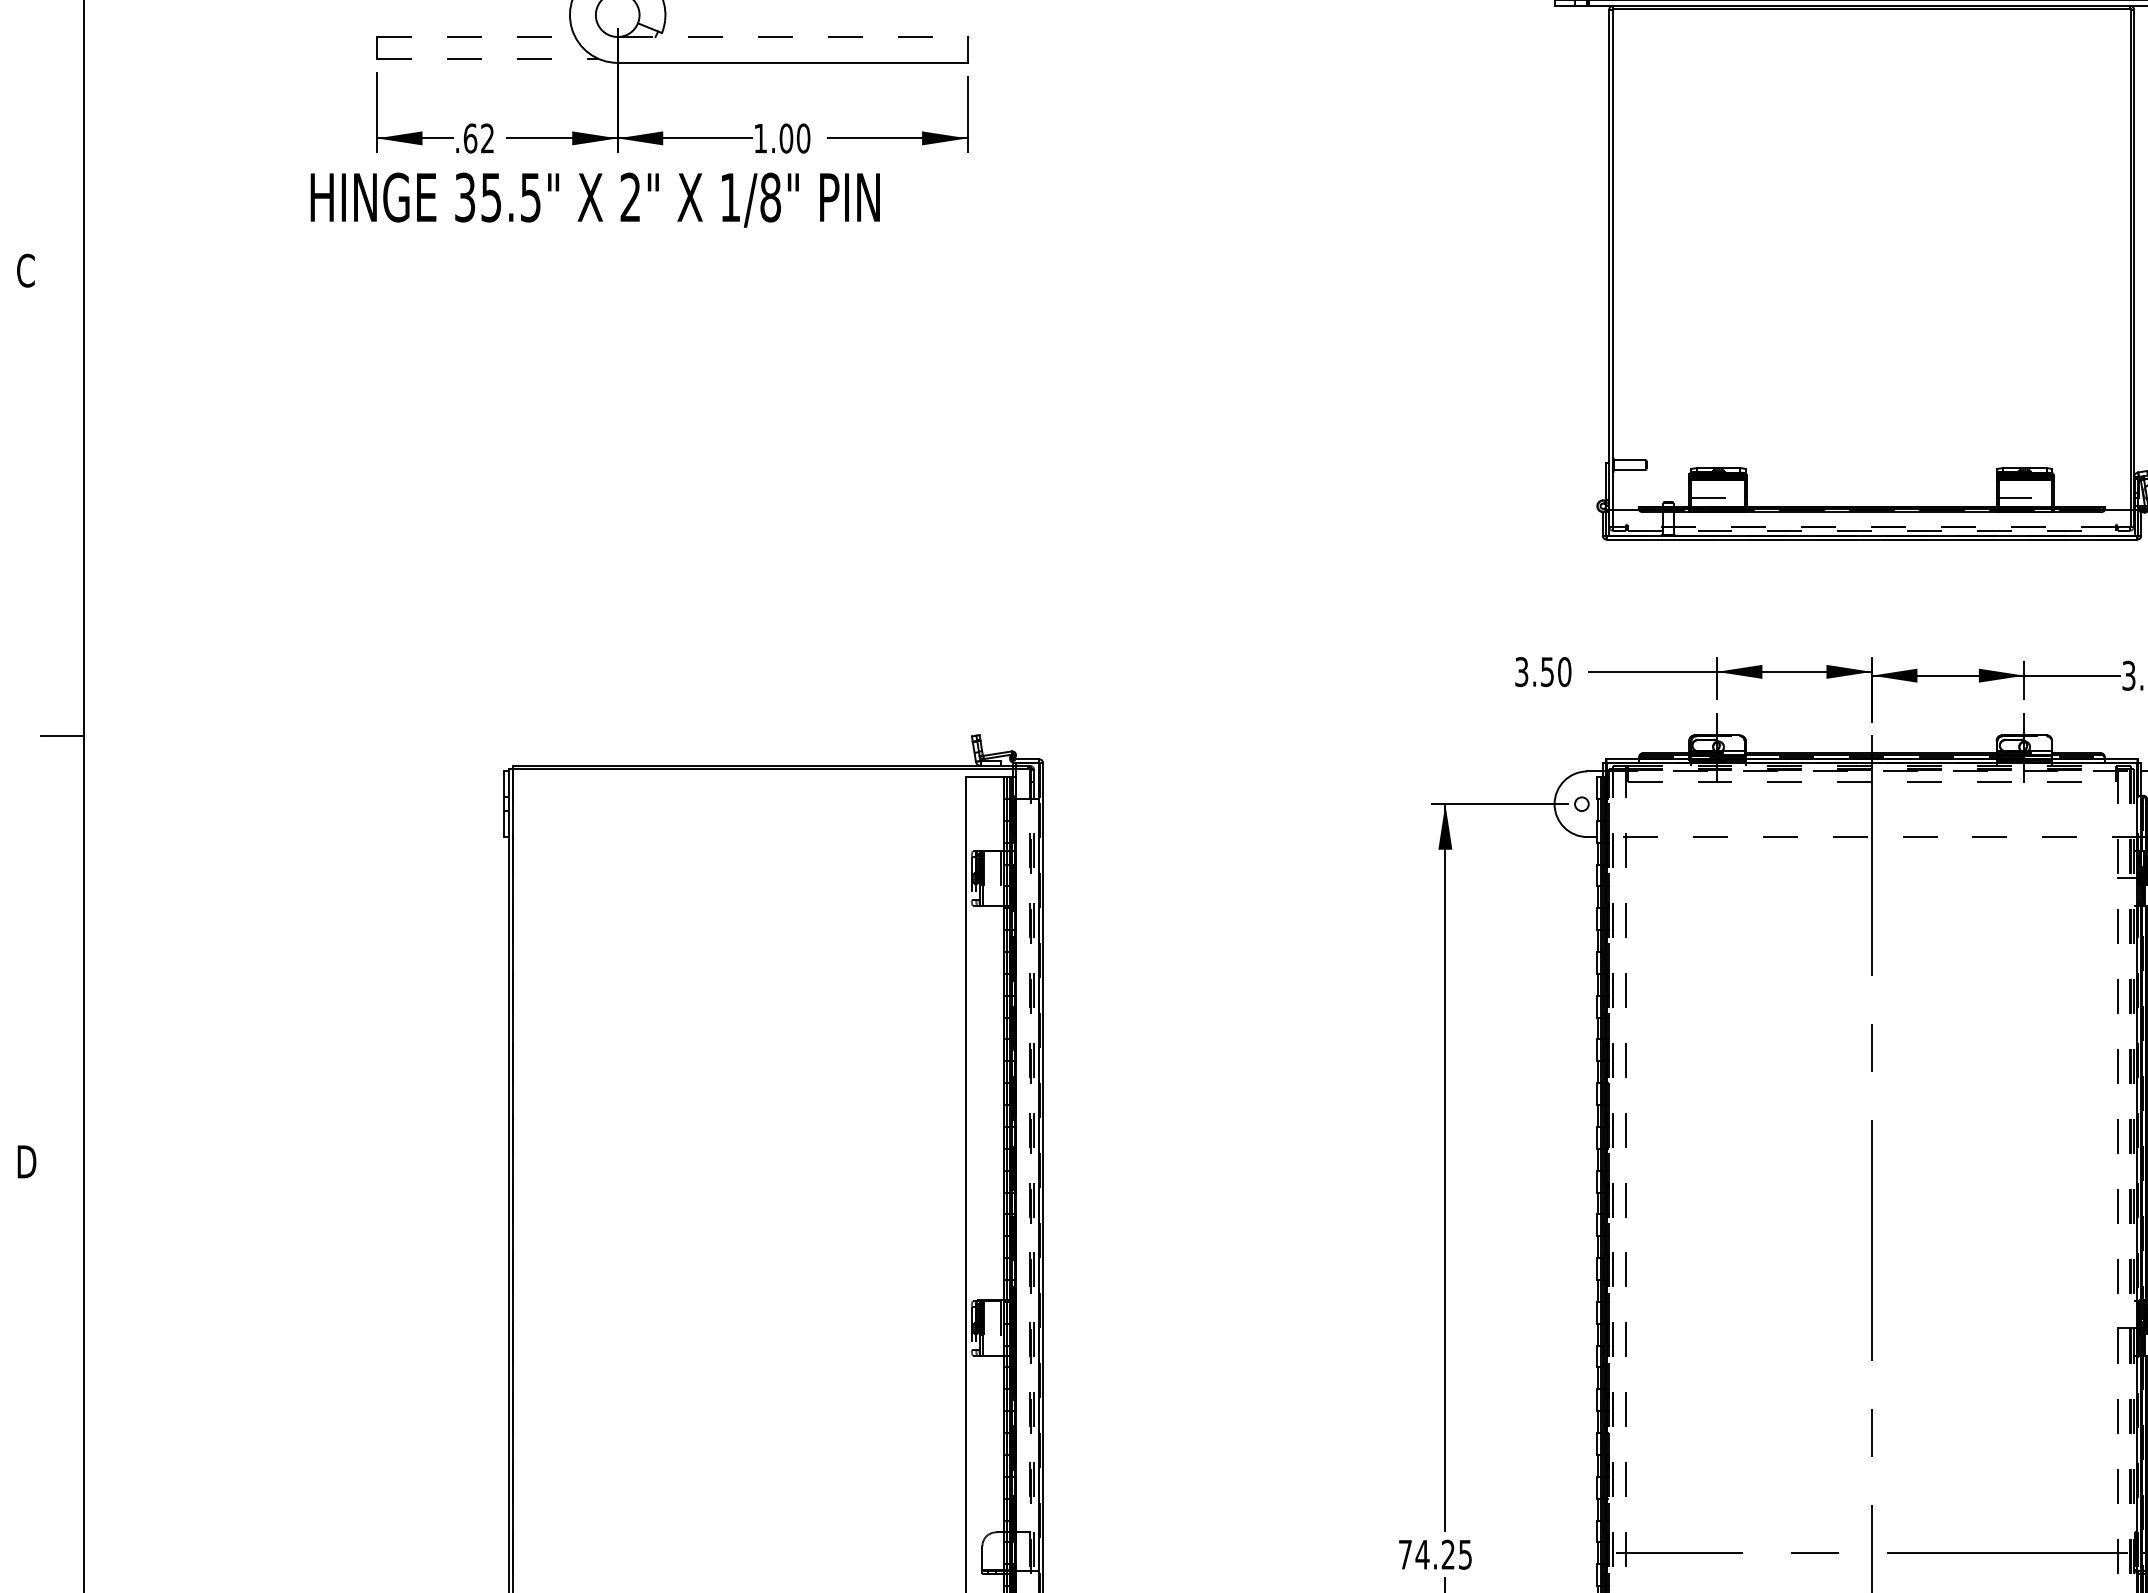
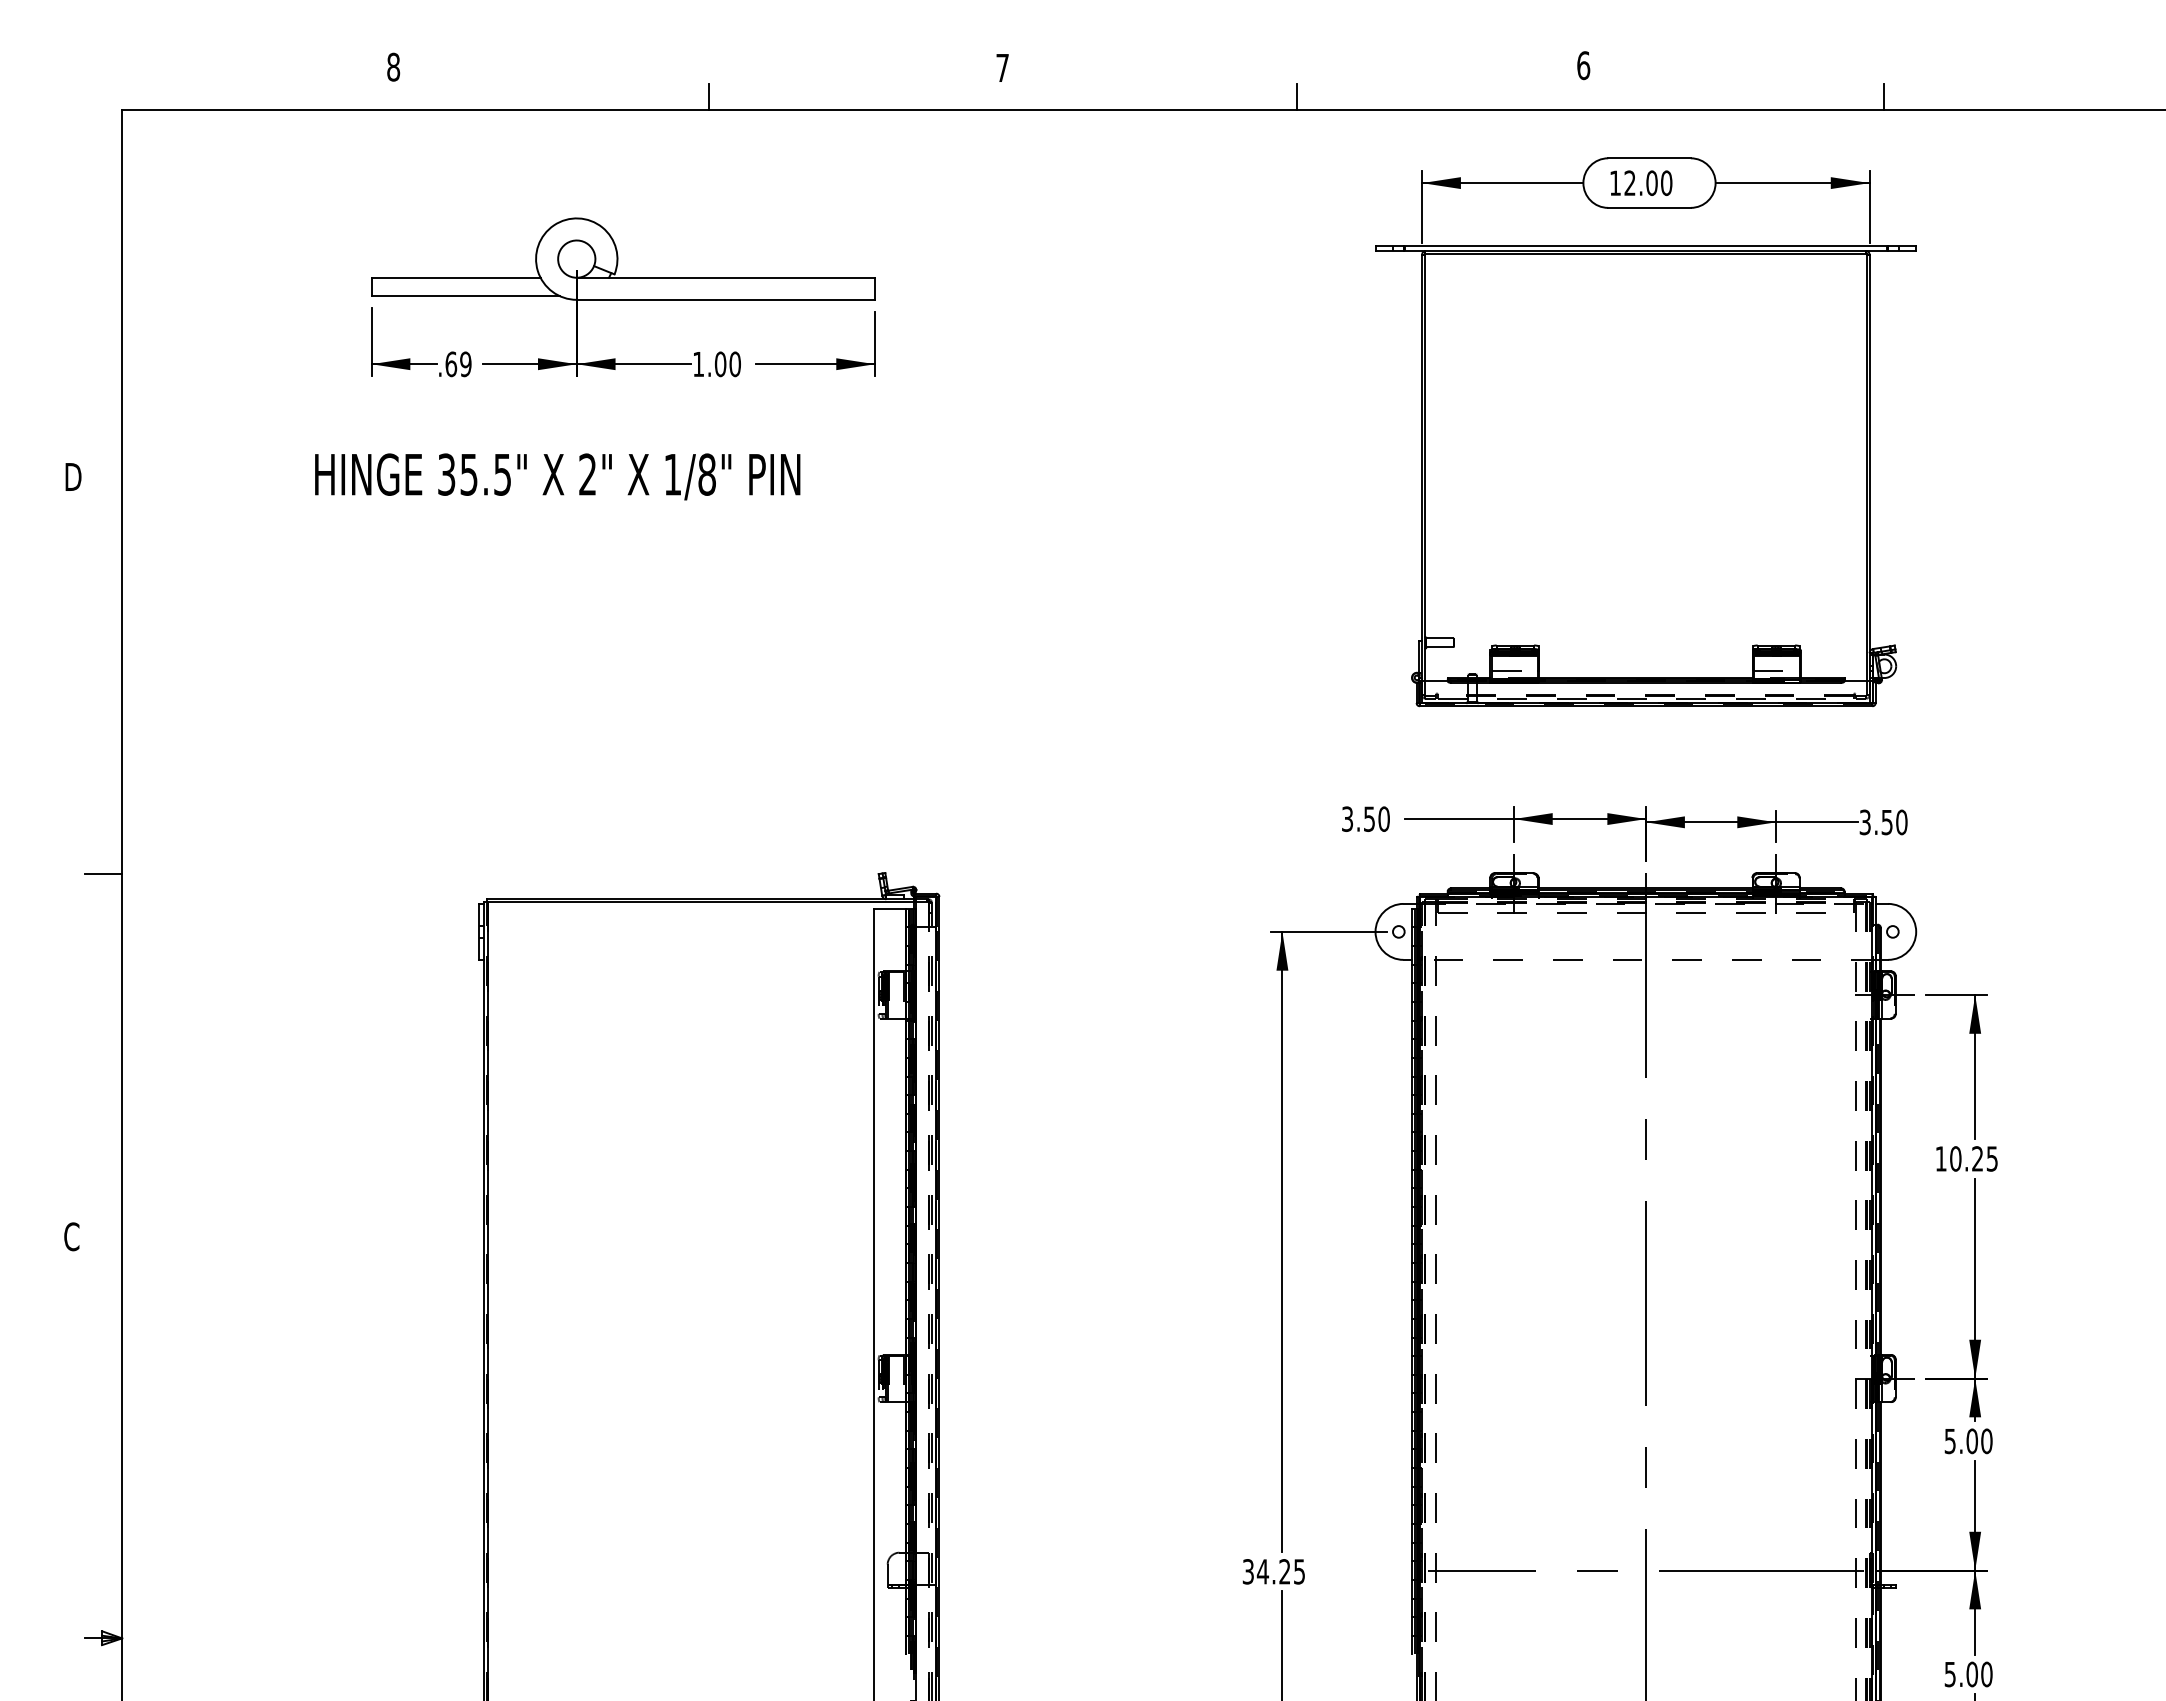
line: (476, 36) -> (456, 277), dashed -> solid
line: (793, 36) -> (726, 277), dashed -> solid
line: (488, 58) -> (466, 296), dashed -> solid
text: (487, 138) -> (465, 364), .62 -> .69
text: (595, 199) -> (557, 476), moved
text: (26, 270) -> (72, 476), C -> D
text: (26, 1161) -> (72, 1236), D -> C
text: (1404, 1554) -> (1247, 1571), 74.25 -> 34.25

